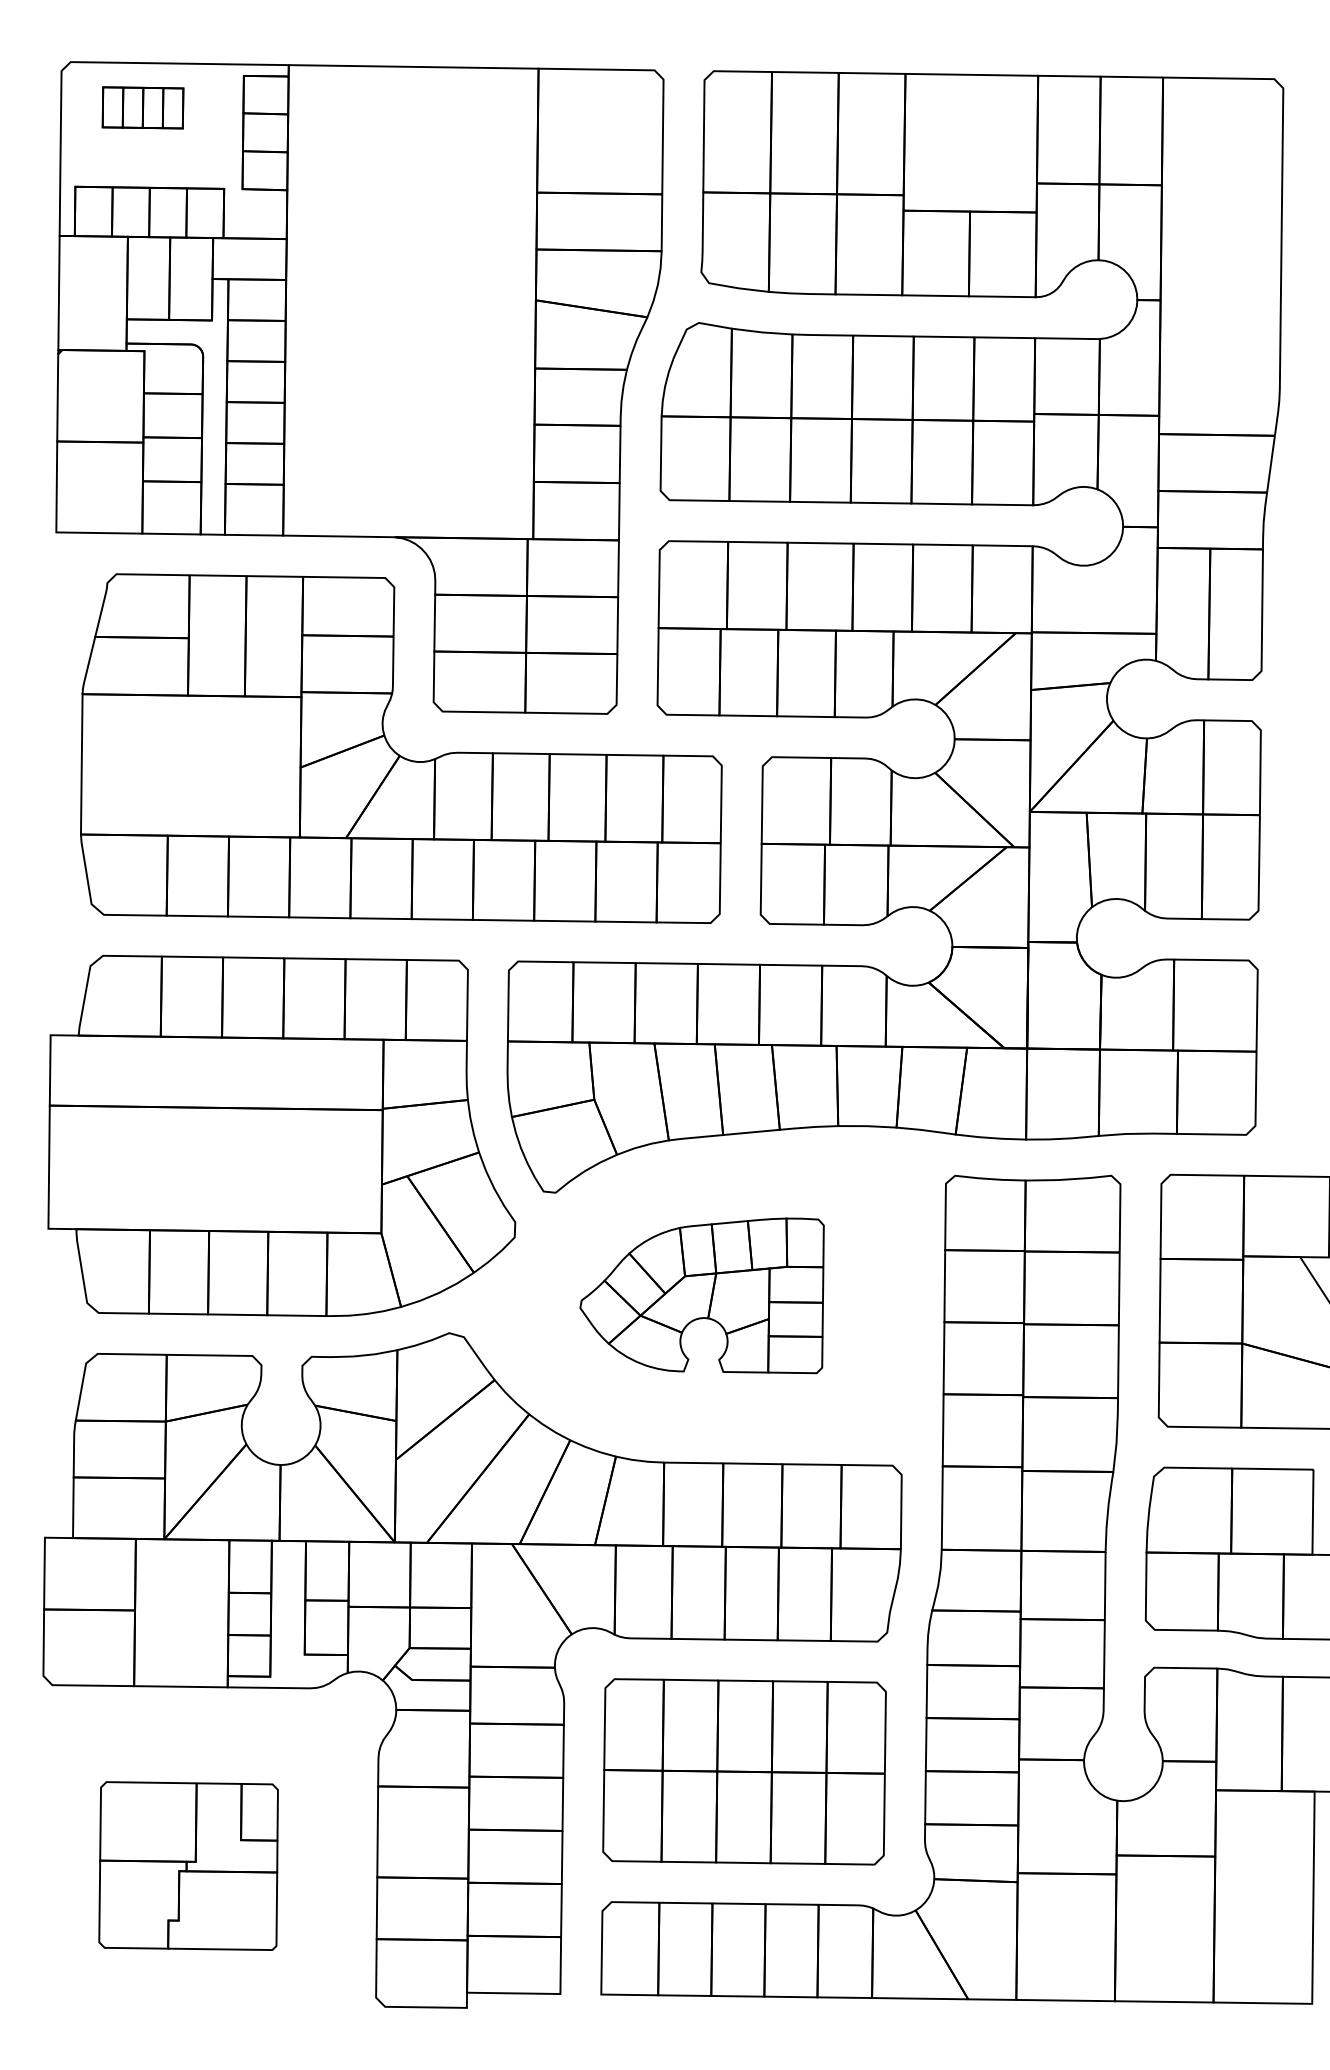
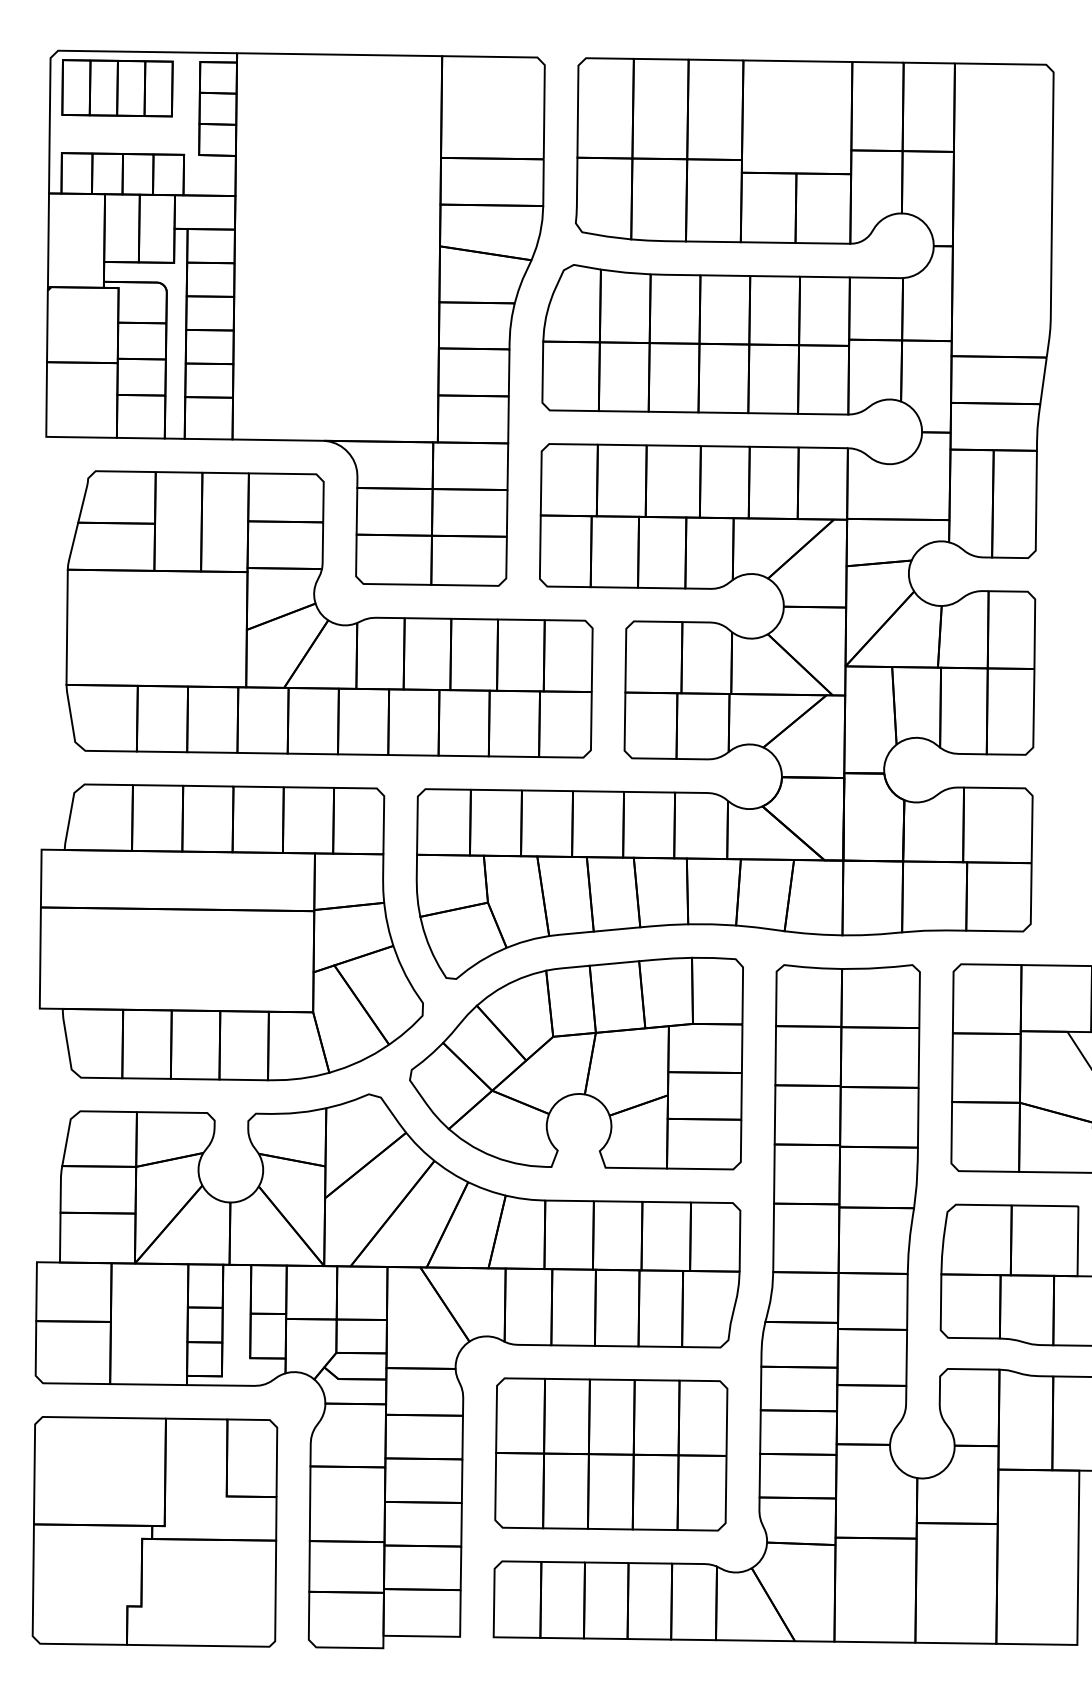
part: (142, 107) -> (117, 88), size x1.67
part: (701, 1295) -> (575, 1063), size x1.67
part: (188, 1865) -> (154, 1531), size x1.67

